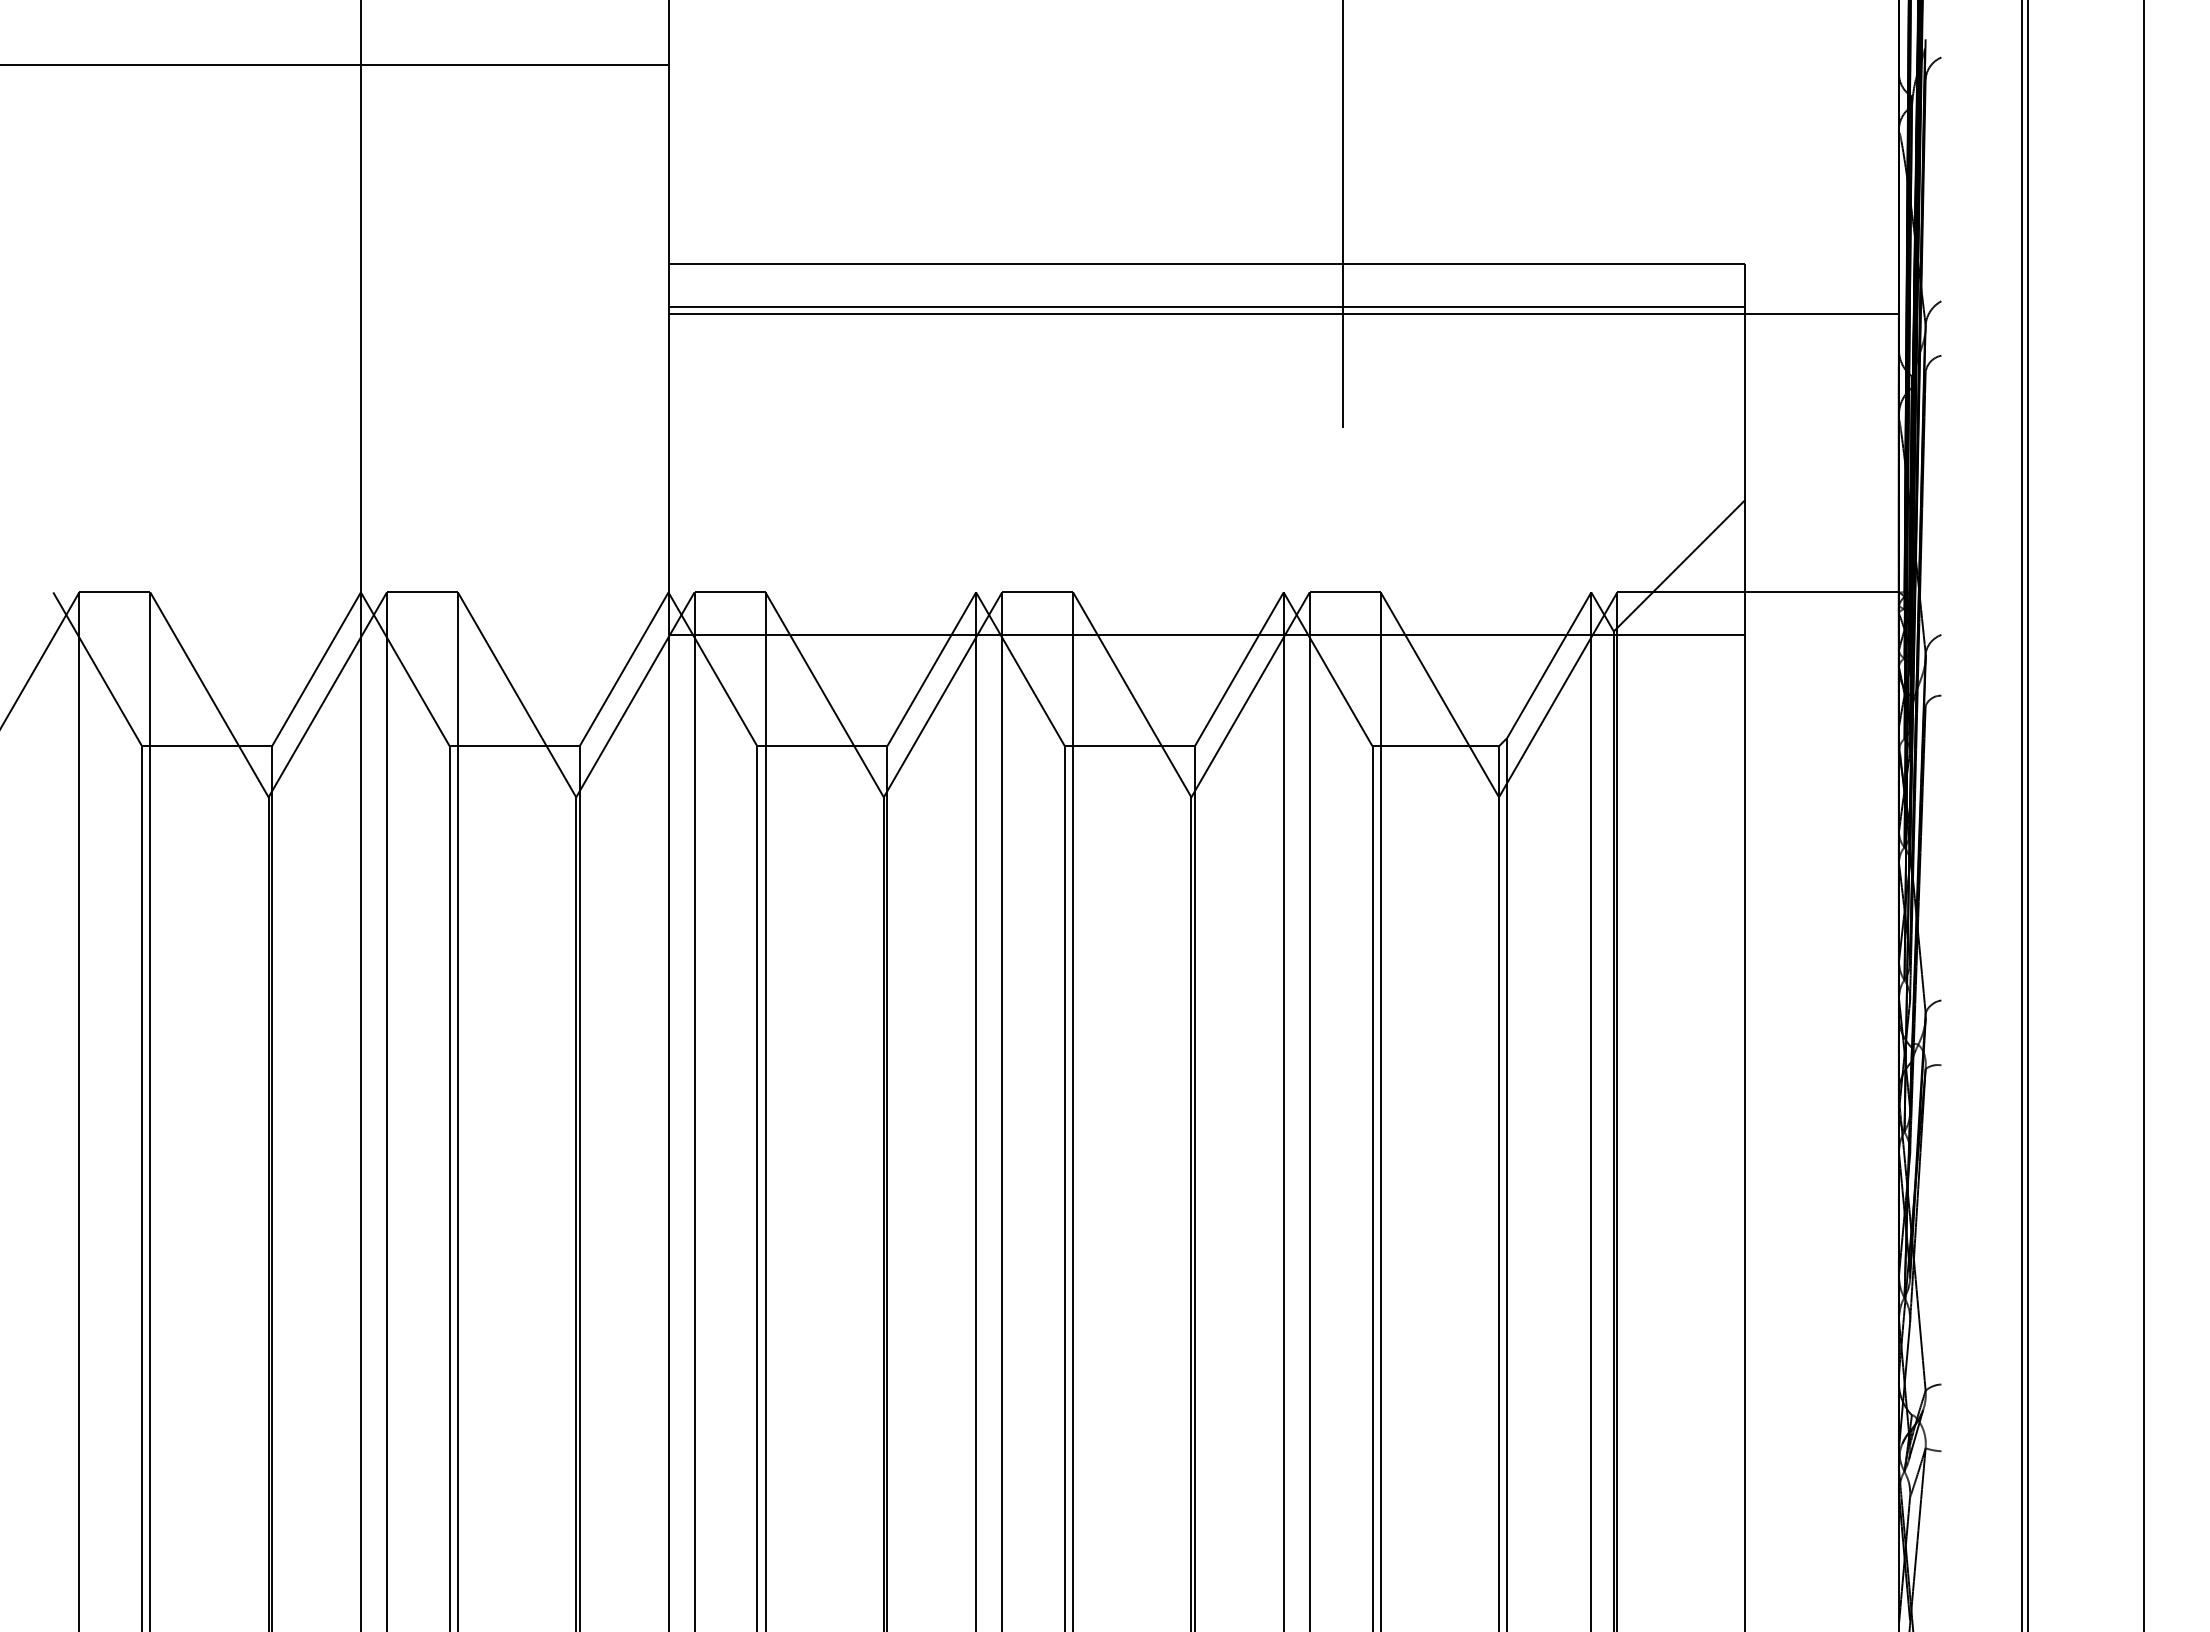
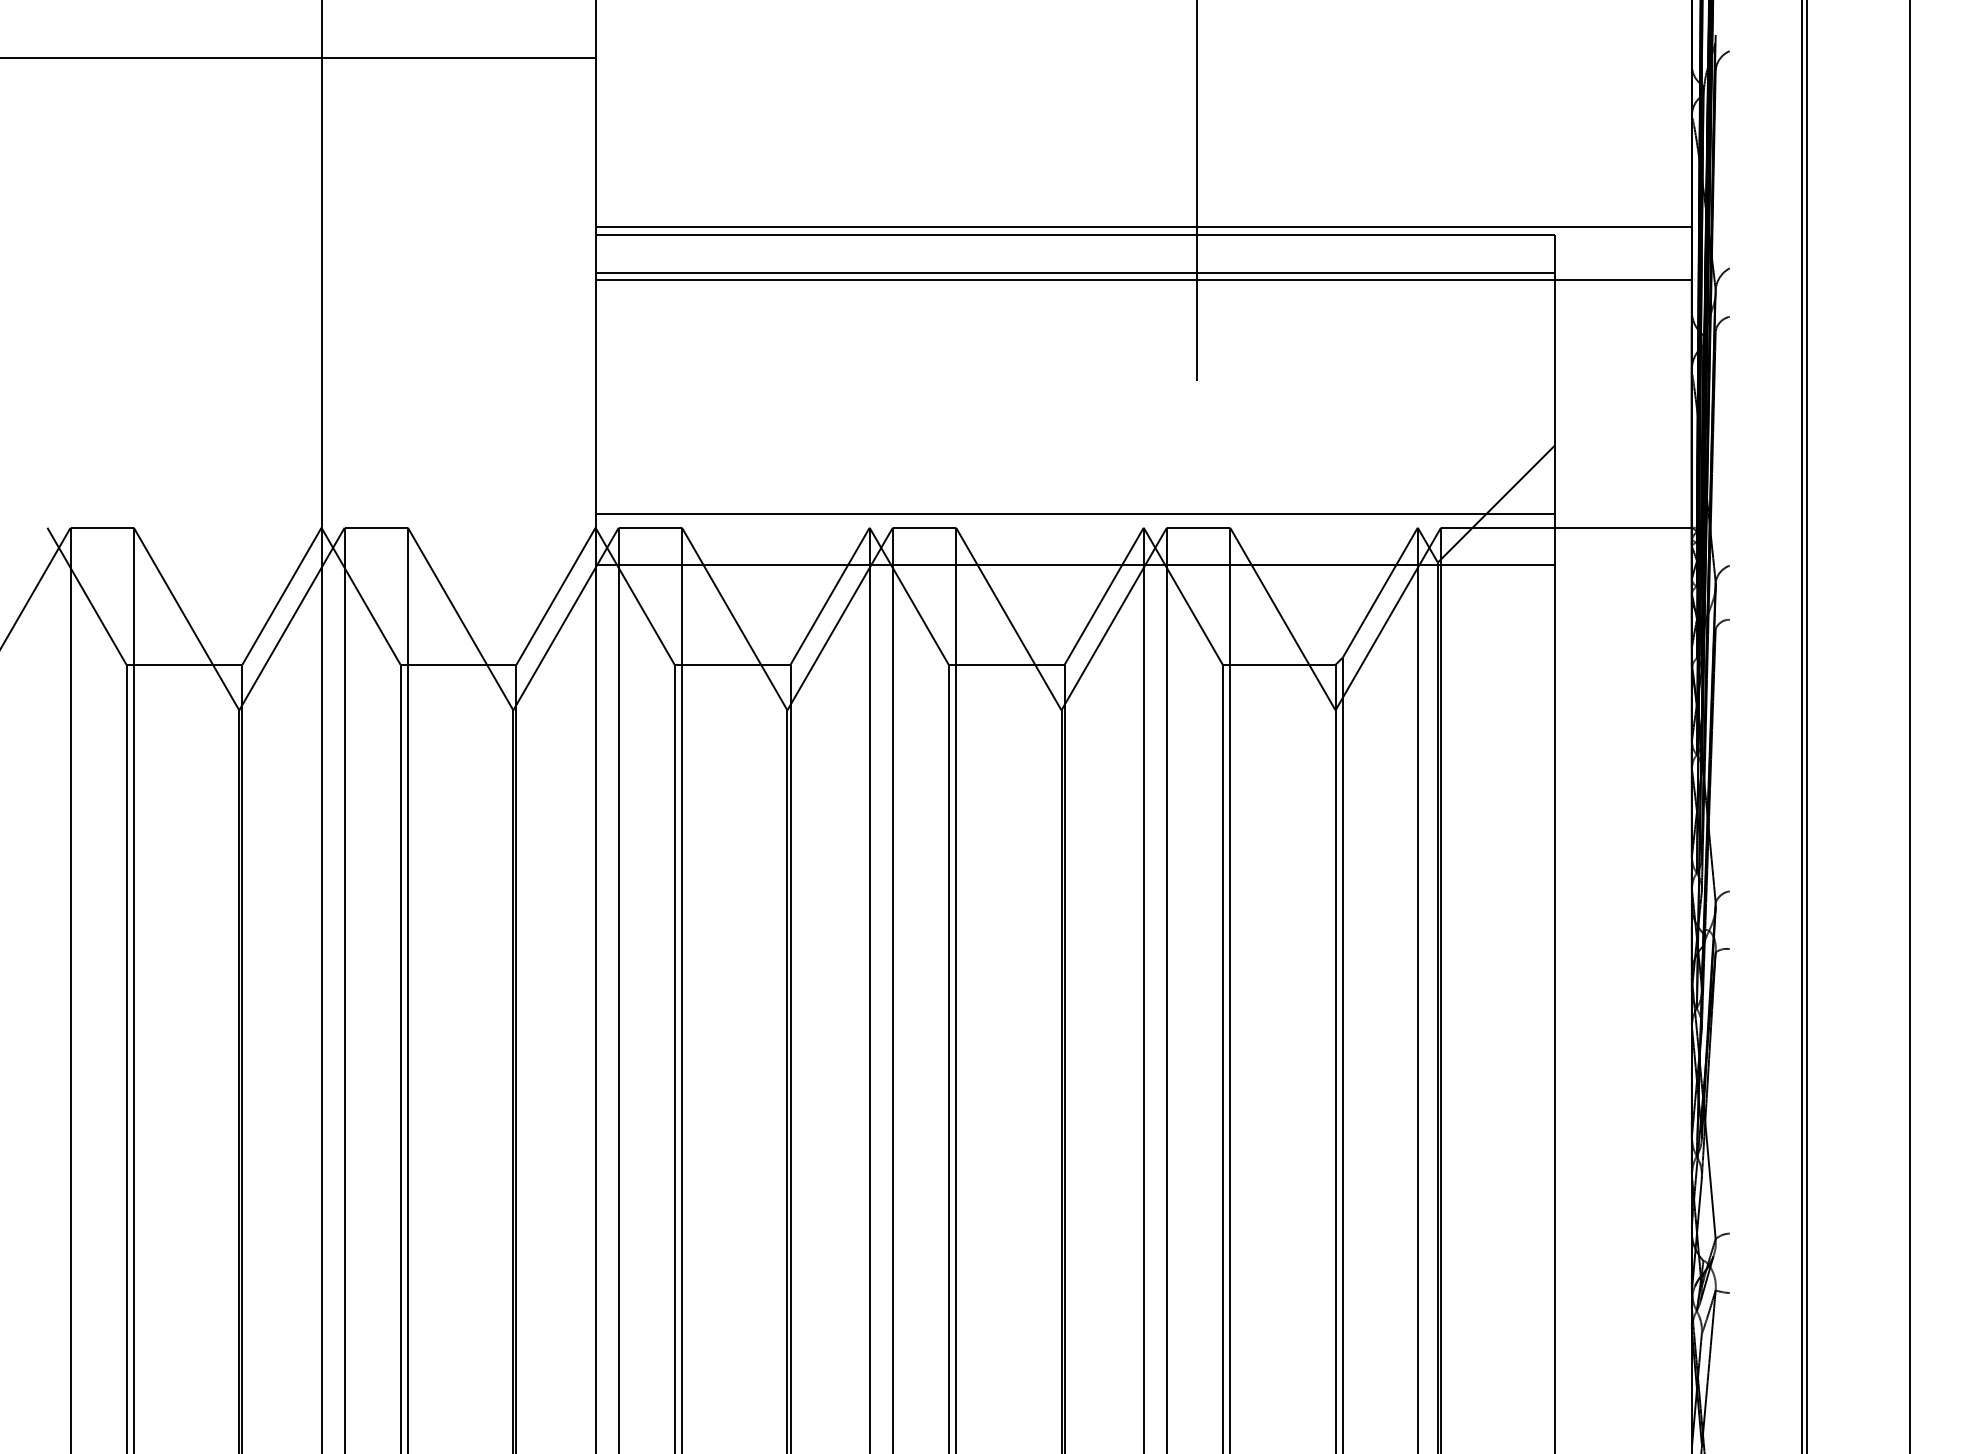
line: (1283, 255) -> (1143, 227), added
line: (1206, 576) -> (1074, 513), added

